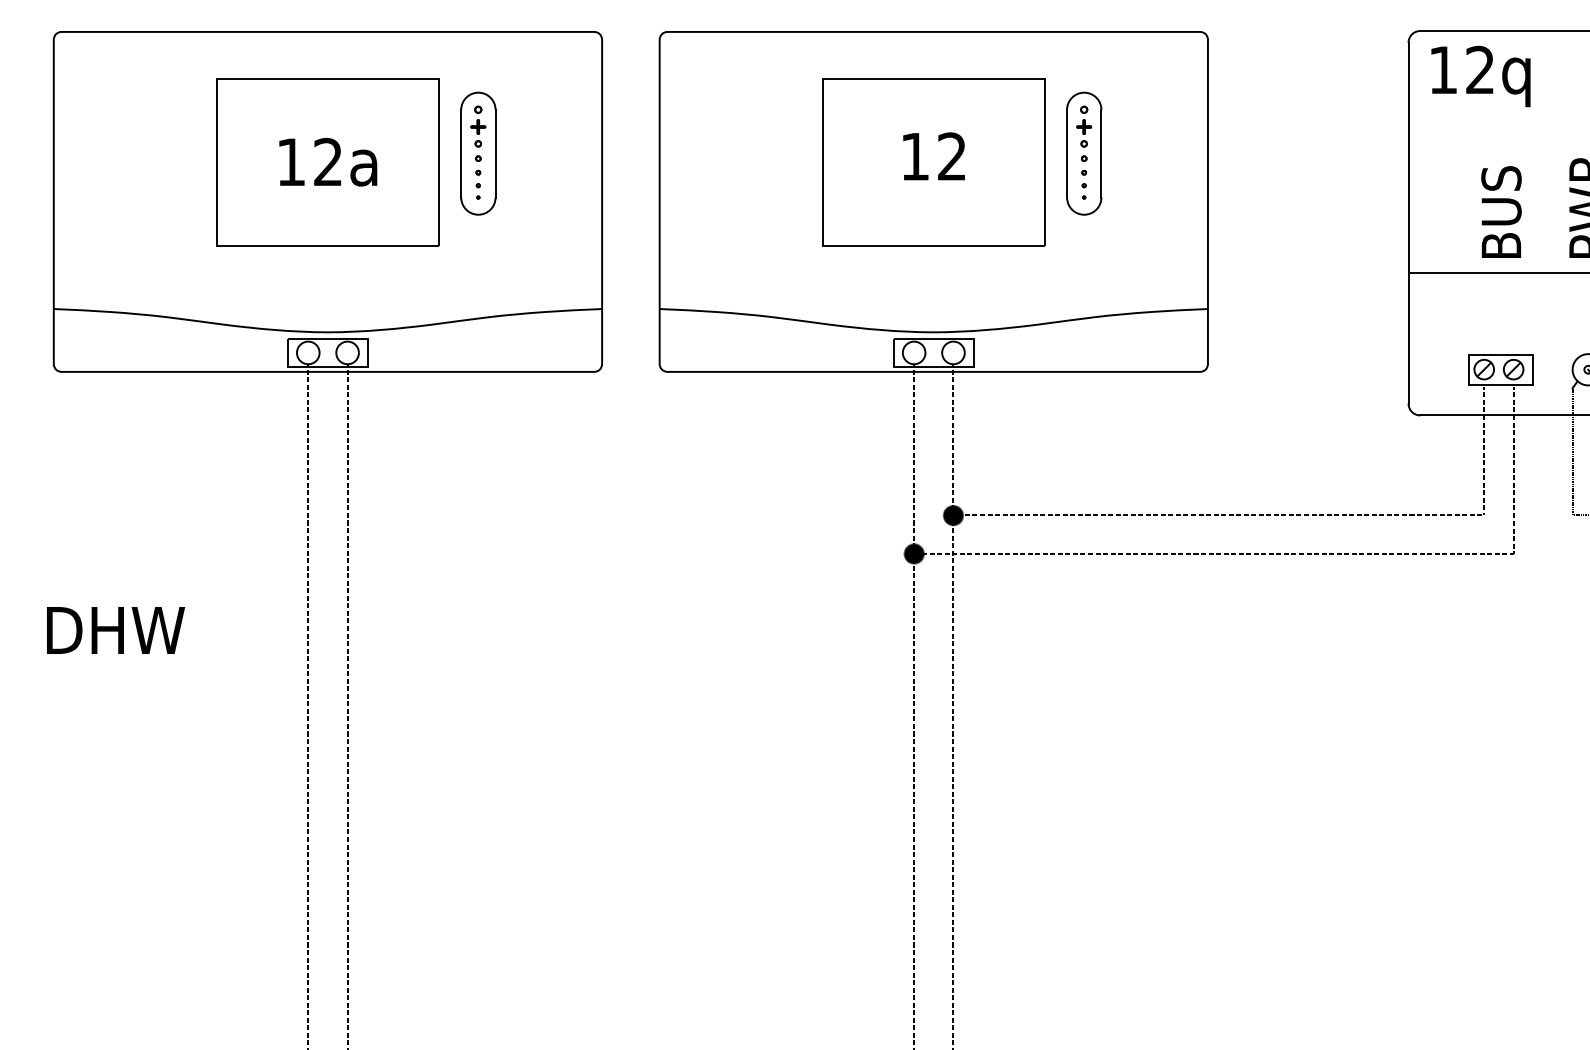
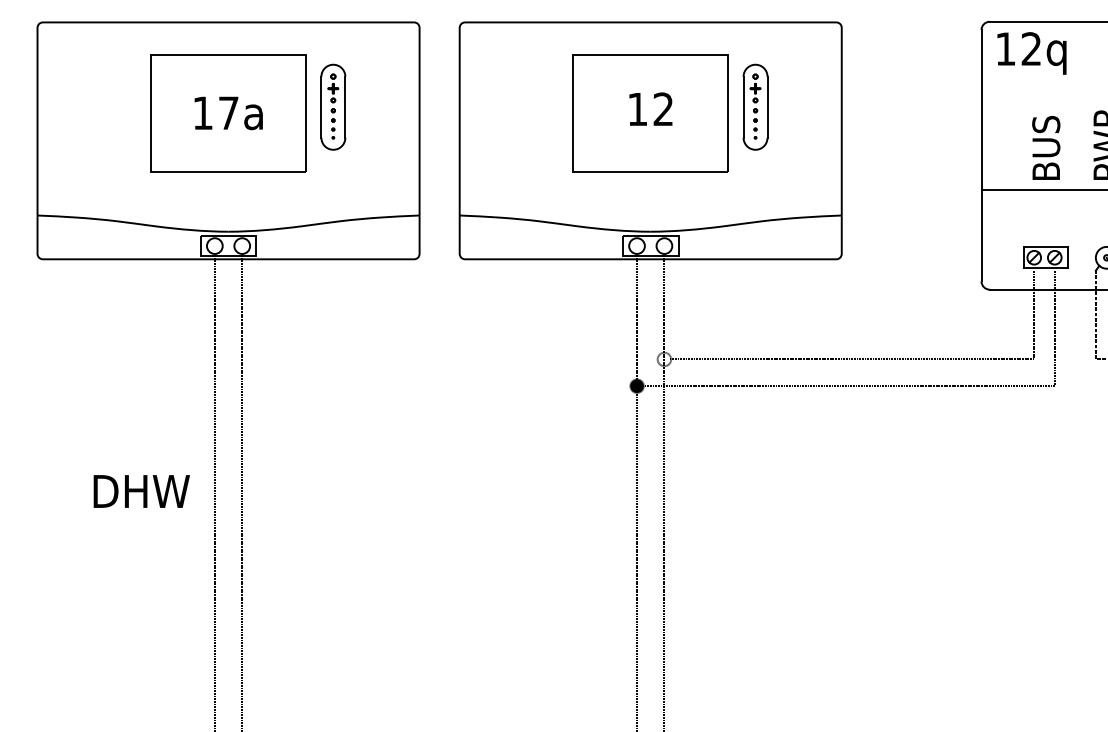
text: (327, 161) -> (228, 112), 12a -> 17a
fill: (953, 515) -> (664, 359), removed
text: (115, 630) -> (141, 491), moved

